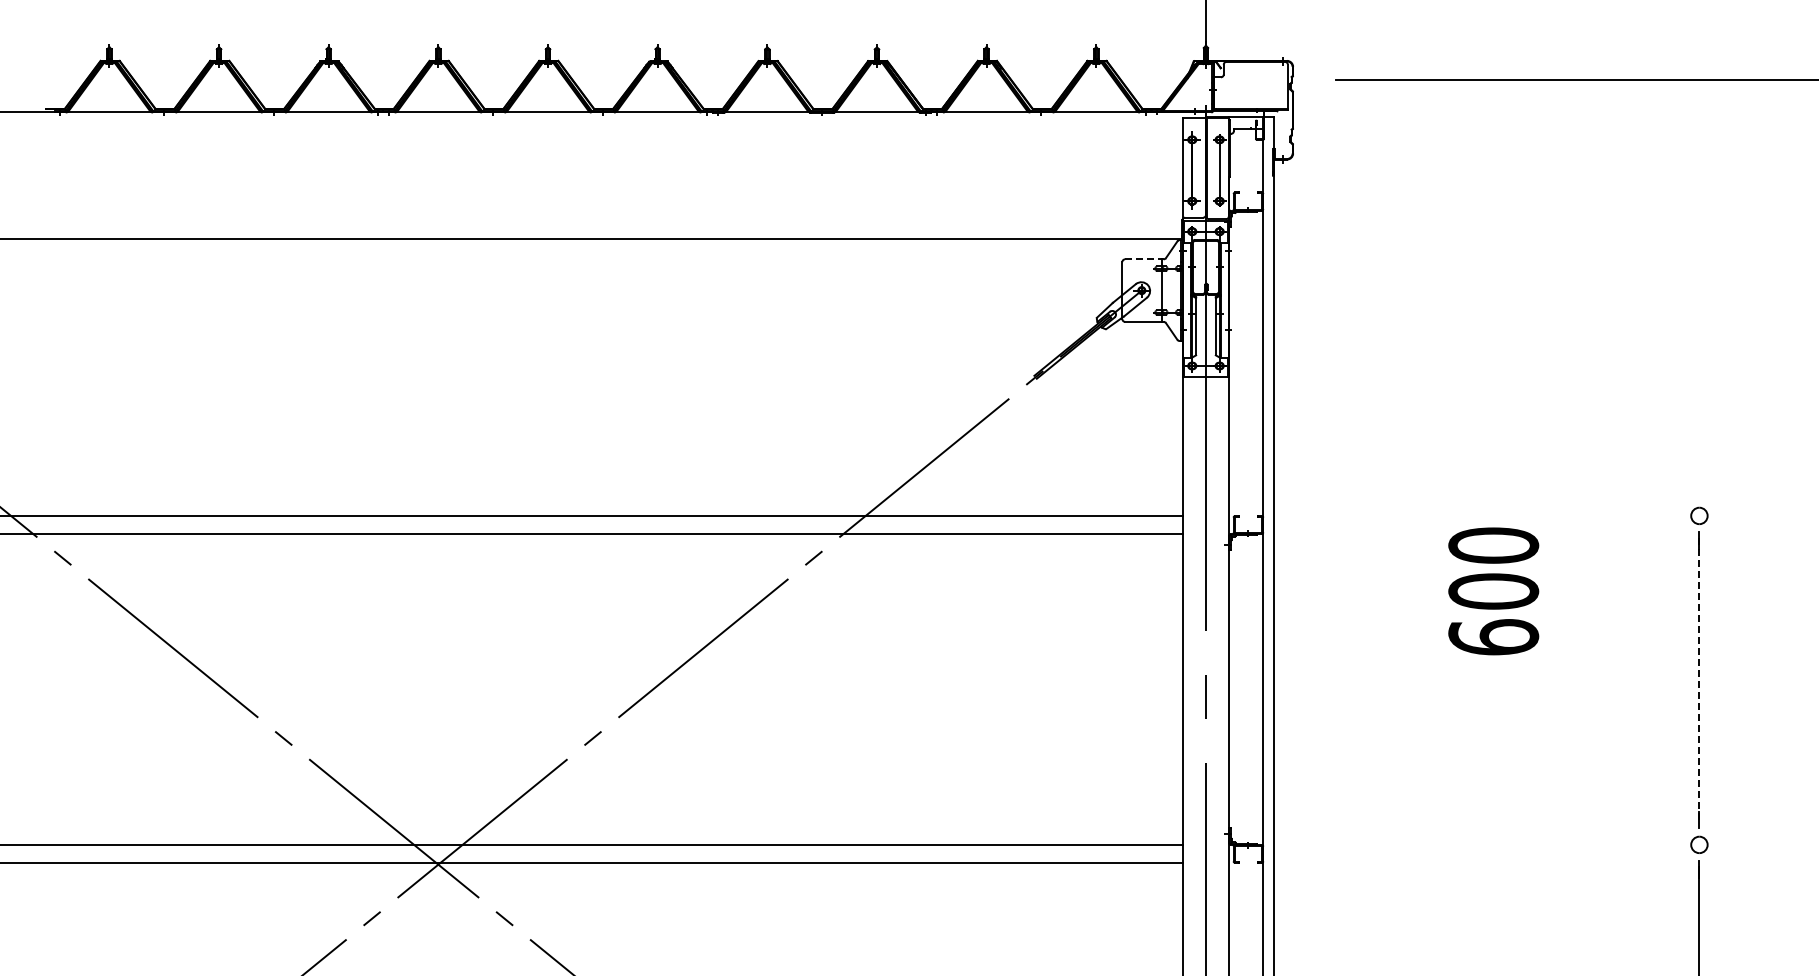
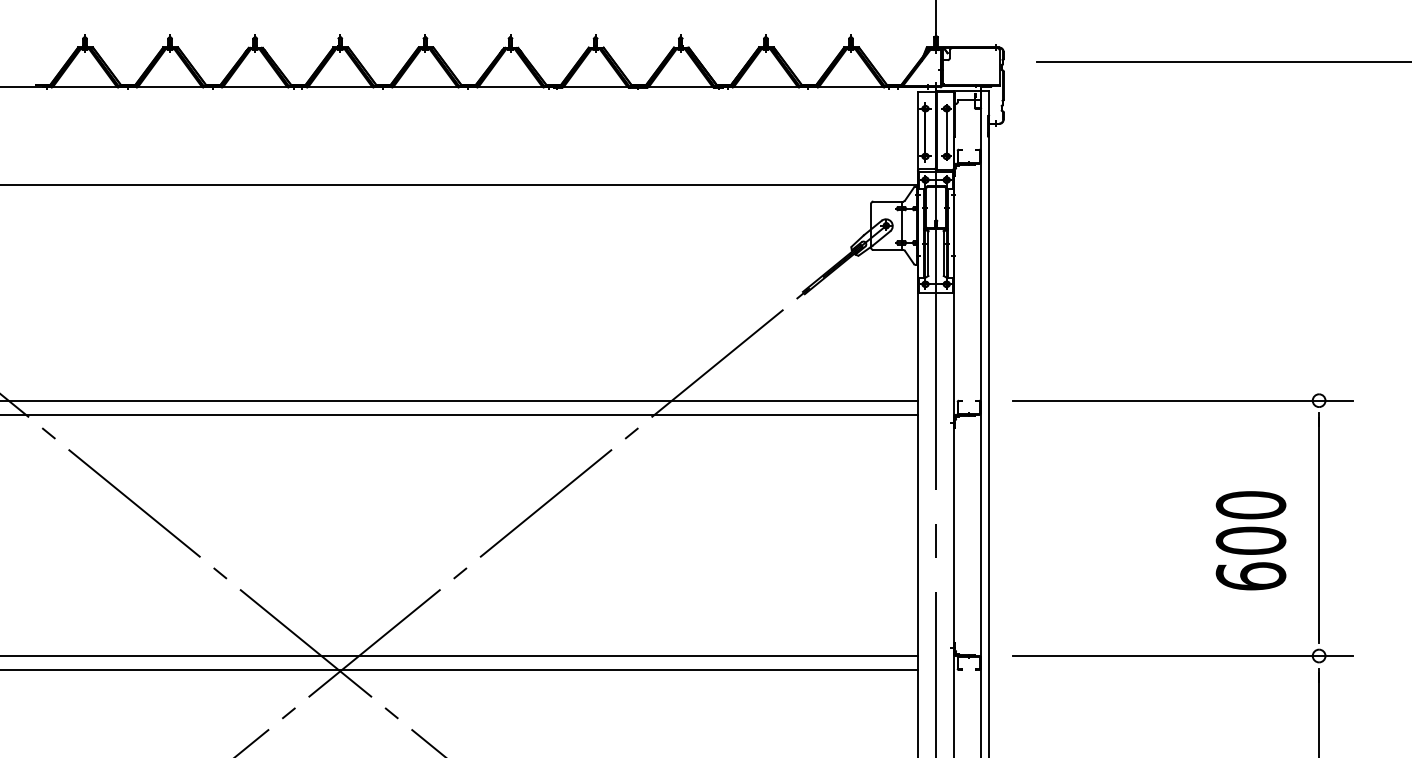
line: (1144, 259) -> (888, 201), dashed -> solid
line: (1524, 515) -> (1183, 400), added
text: (1493, 591) -> (1250, 540), moved
line: (1699, 680) -> (1319, 528), dashed -> solid
line: (1524, 844) -> (1183, 655), added

